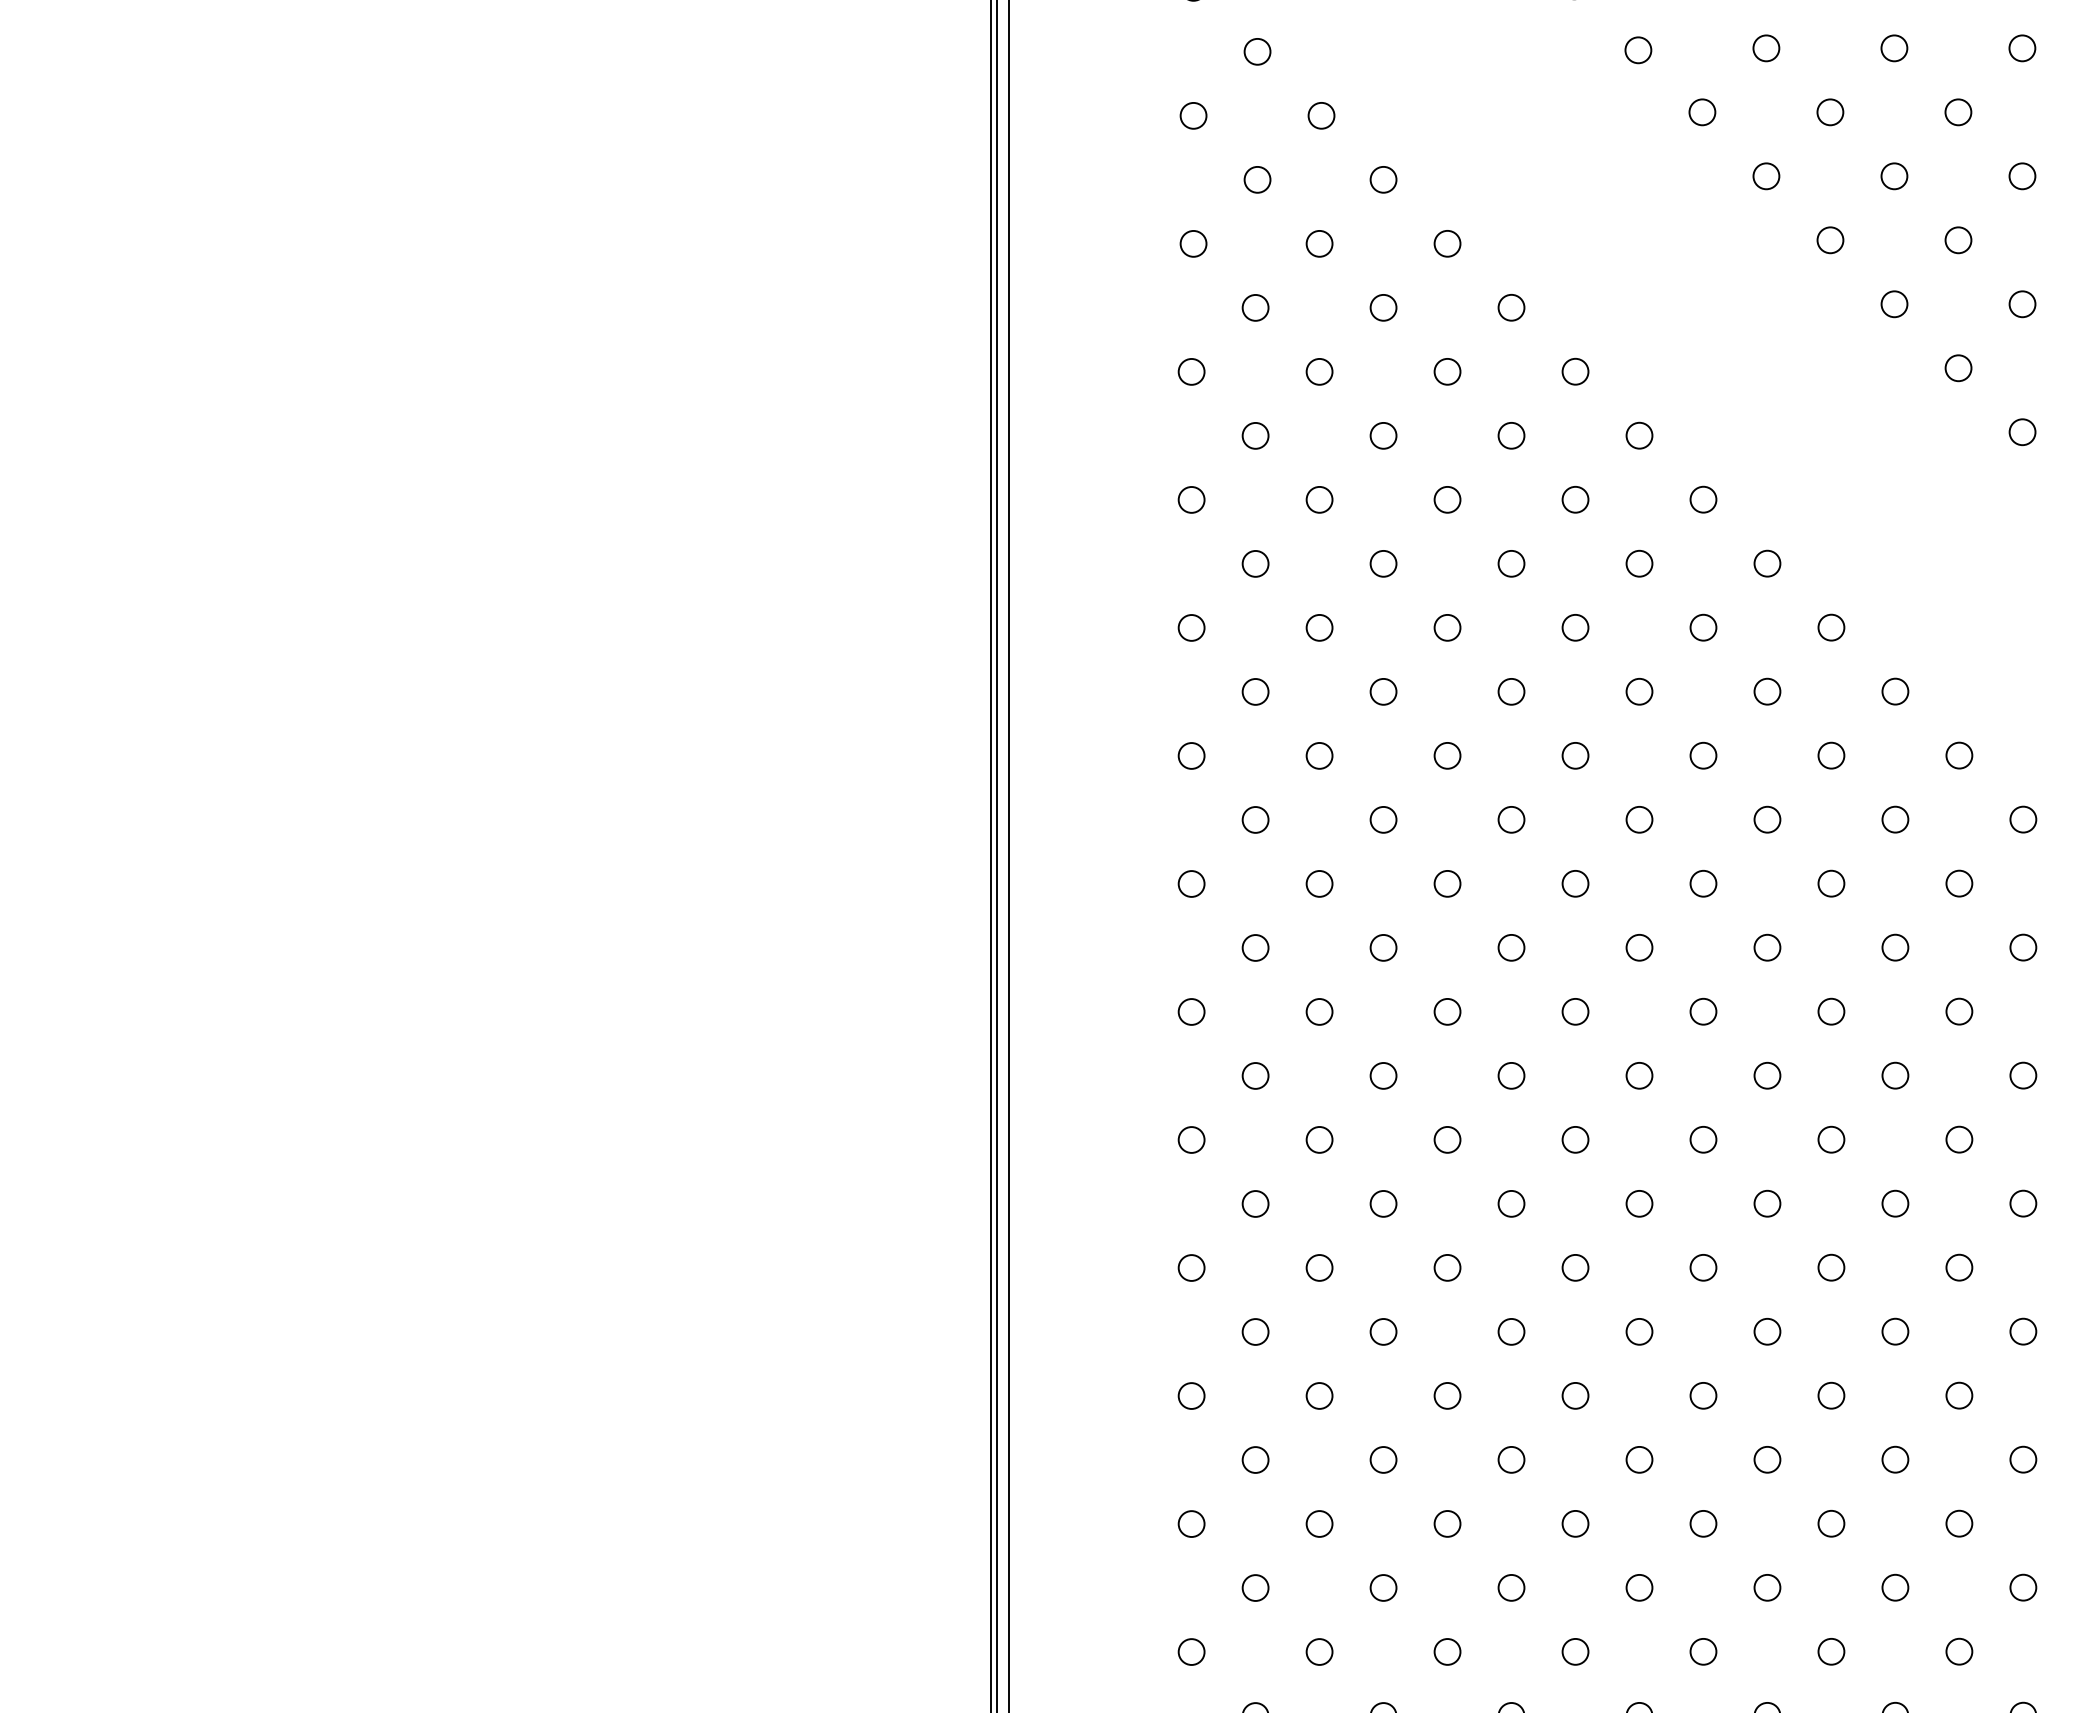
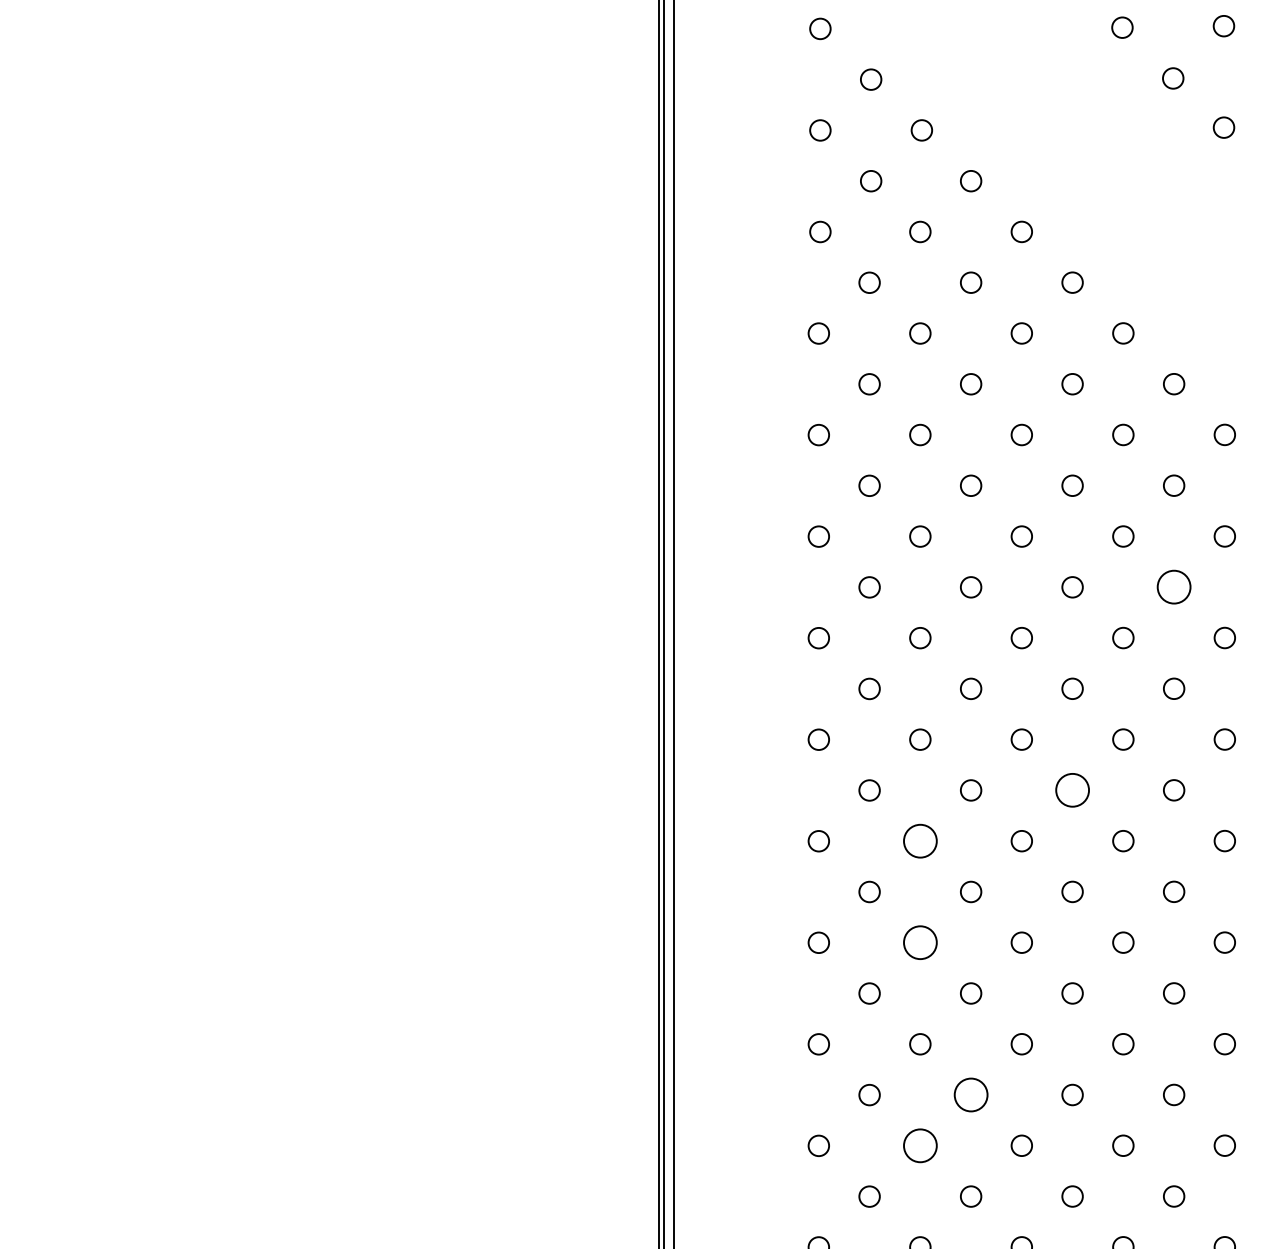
circle: (1639, 691) -> (1174, 587), size x1.6
circle: (1511, 947) -> (1072, 790), size x1.6
circle: (1319, 1011) -> (920, 840), size x1.6
circle: (1319, 1139) -> (920, 942), size x1.6
circle: (1383, 1331) -> (971, 1094), size x1.6
circle: (1319, 1395) -> (920, 1145), size x1.6

